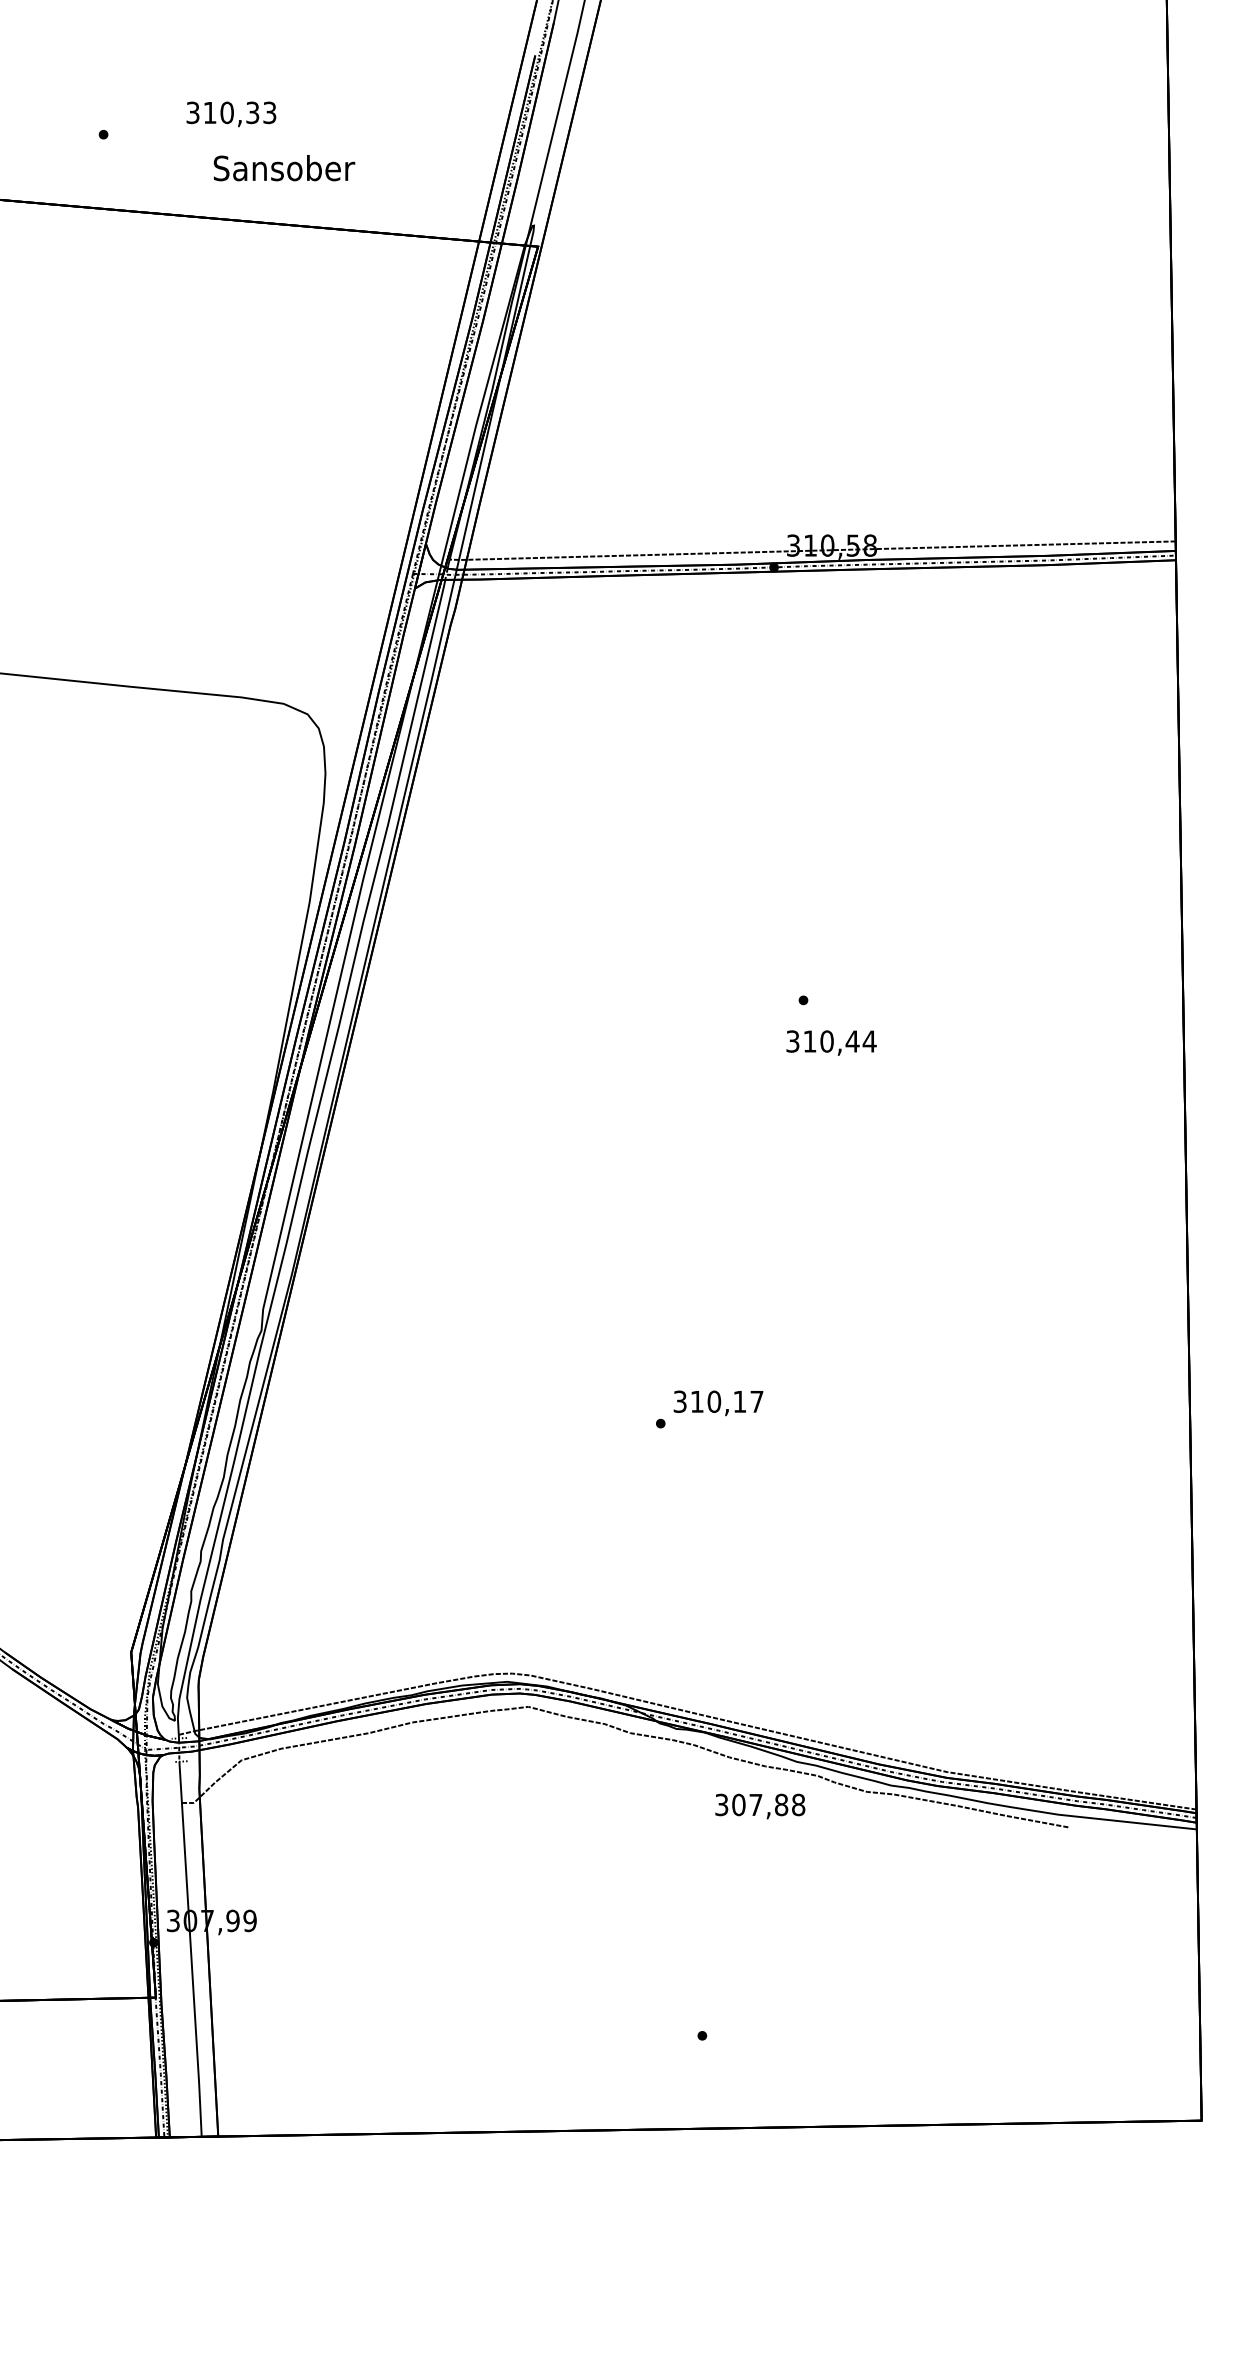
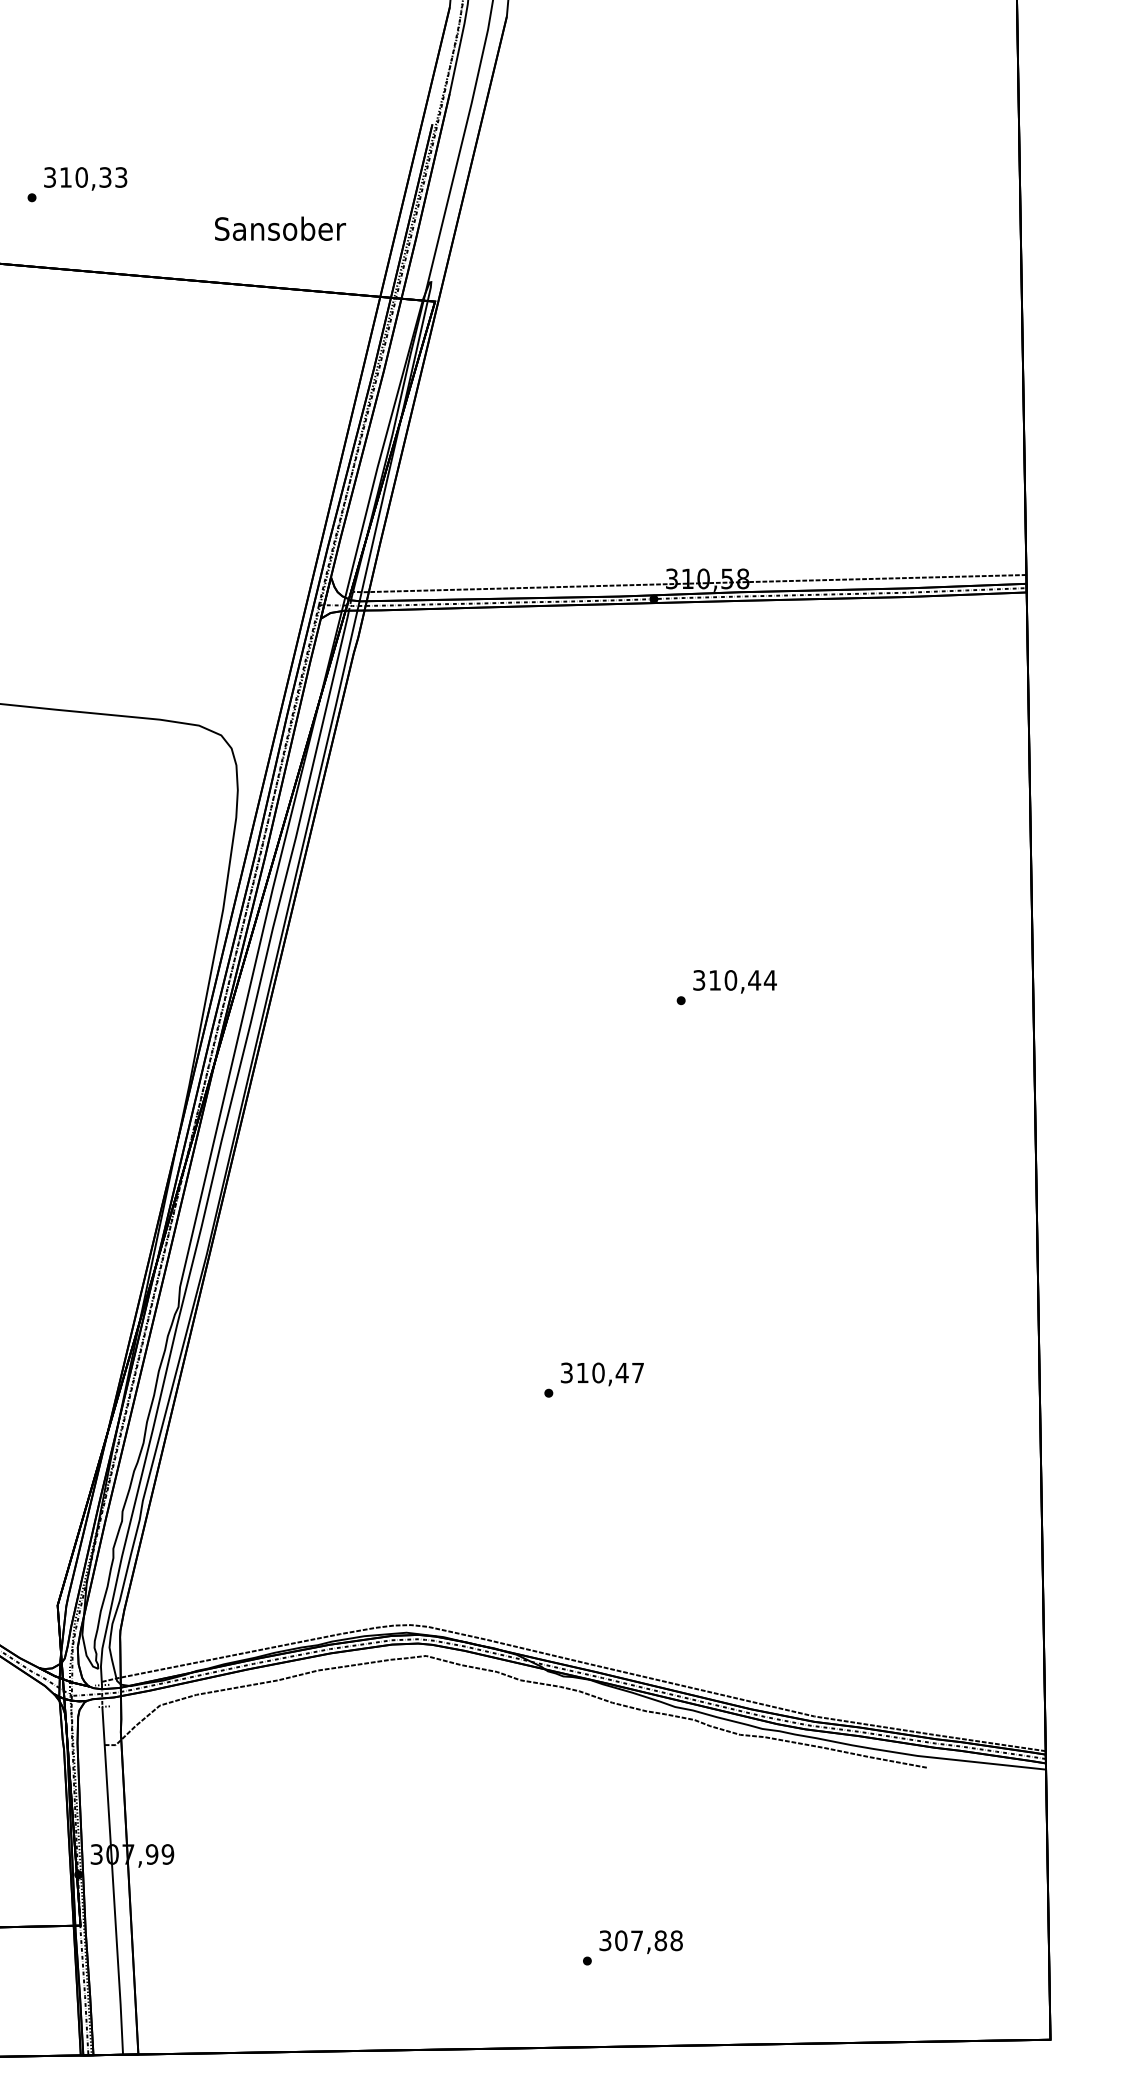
text: (231, 114) -> (85, 179), moved
text: (284, 168) -> (280, 229), moved
text: (831, 1042) -> (735, 981), moved
text: (739, 1401) -> (621, 1372), 310,17 -> 310,47
text: (760, 1806) -> (641, 1942), moved

